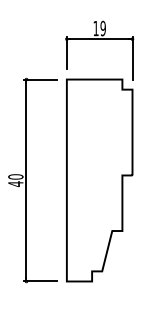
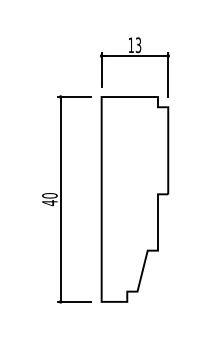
text: (103, 27) -> (138, 44), 19 -> 13

